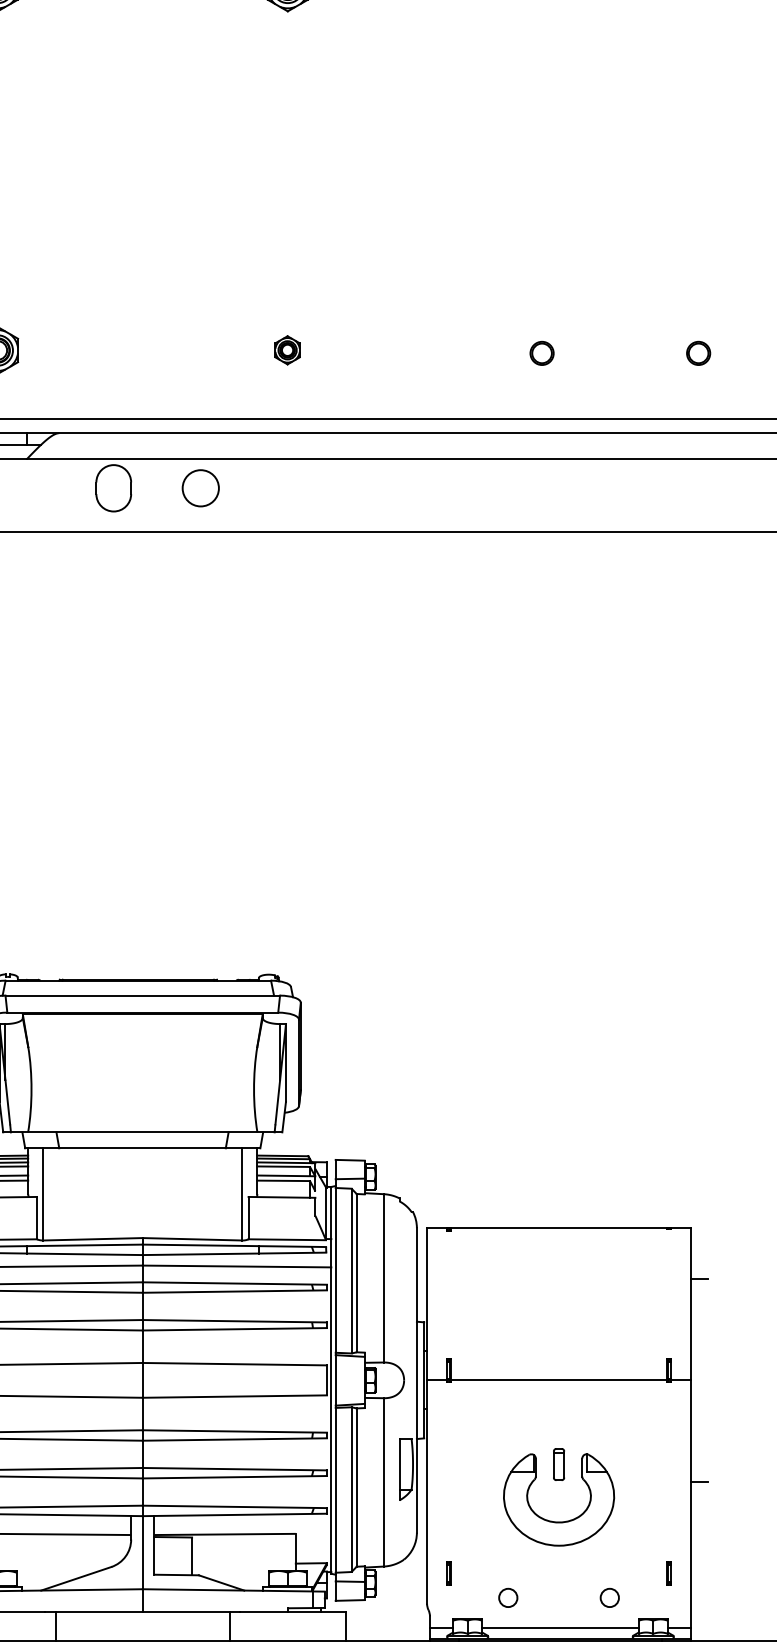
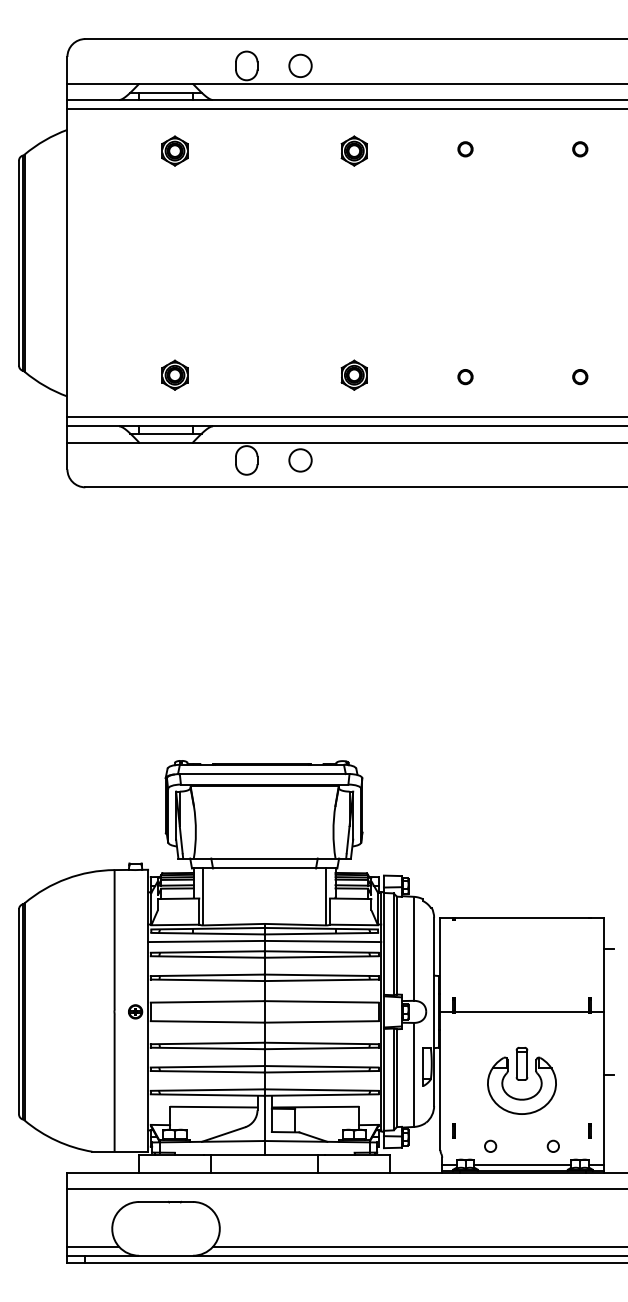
part: (286, 349) -> (353, 374), size x1.67
circle: (542, 354) -> (465, 377), moved
circle: (698, 354) -> (580, 377), moved
part: (558, 1463) -> (521, 1063), size x1.67

